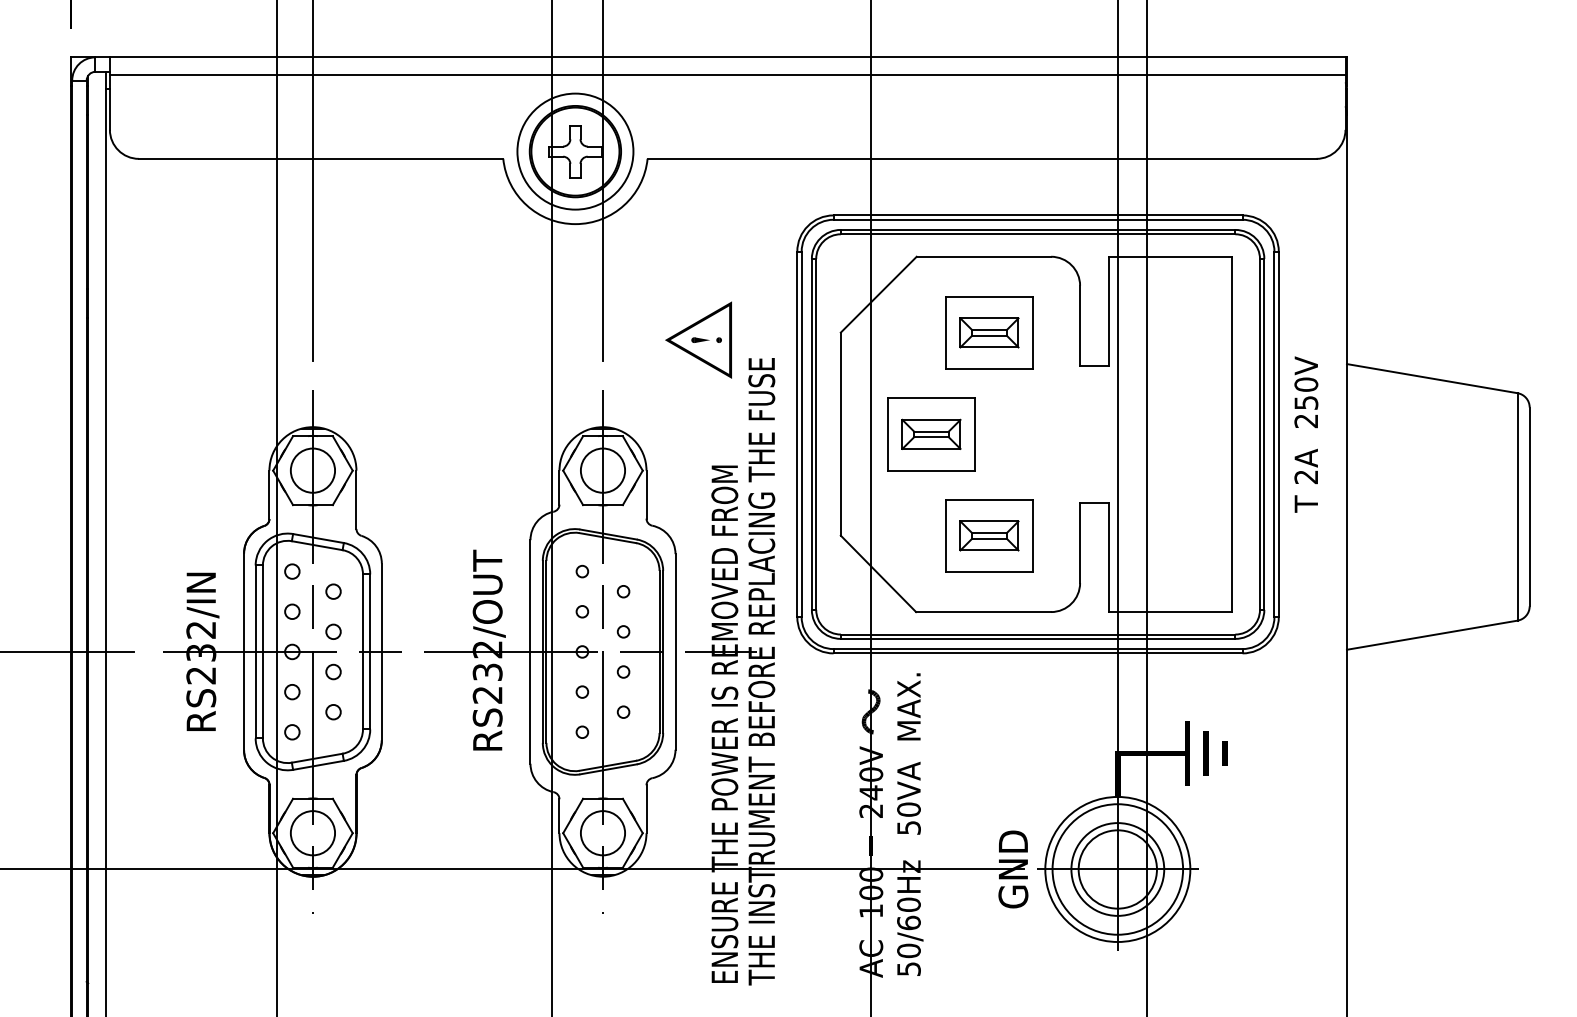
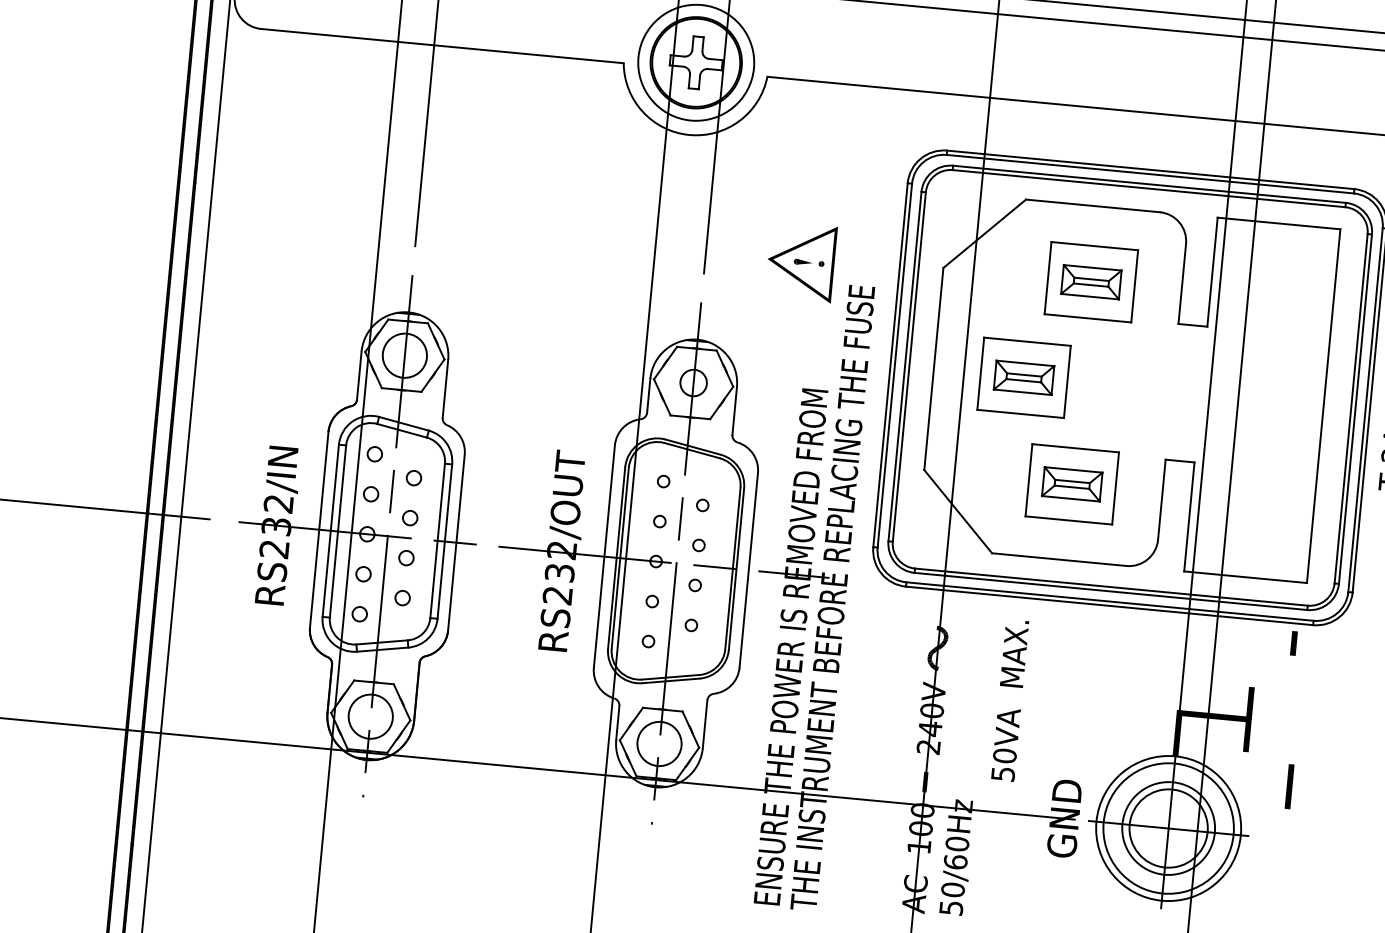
circle: (602, 470) -> (693, 382), size x0.6
text: (908, 753) -> (1009, 700), moved
line: (1205, 753) -> (1288, 786), moved
line: (1224, 753) -> (1293, 643), moved

